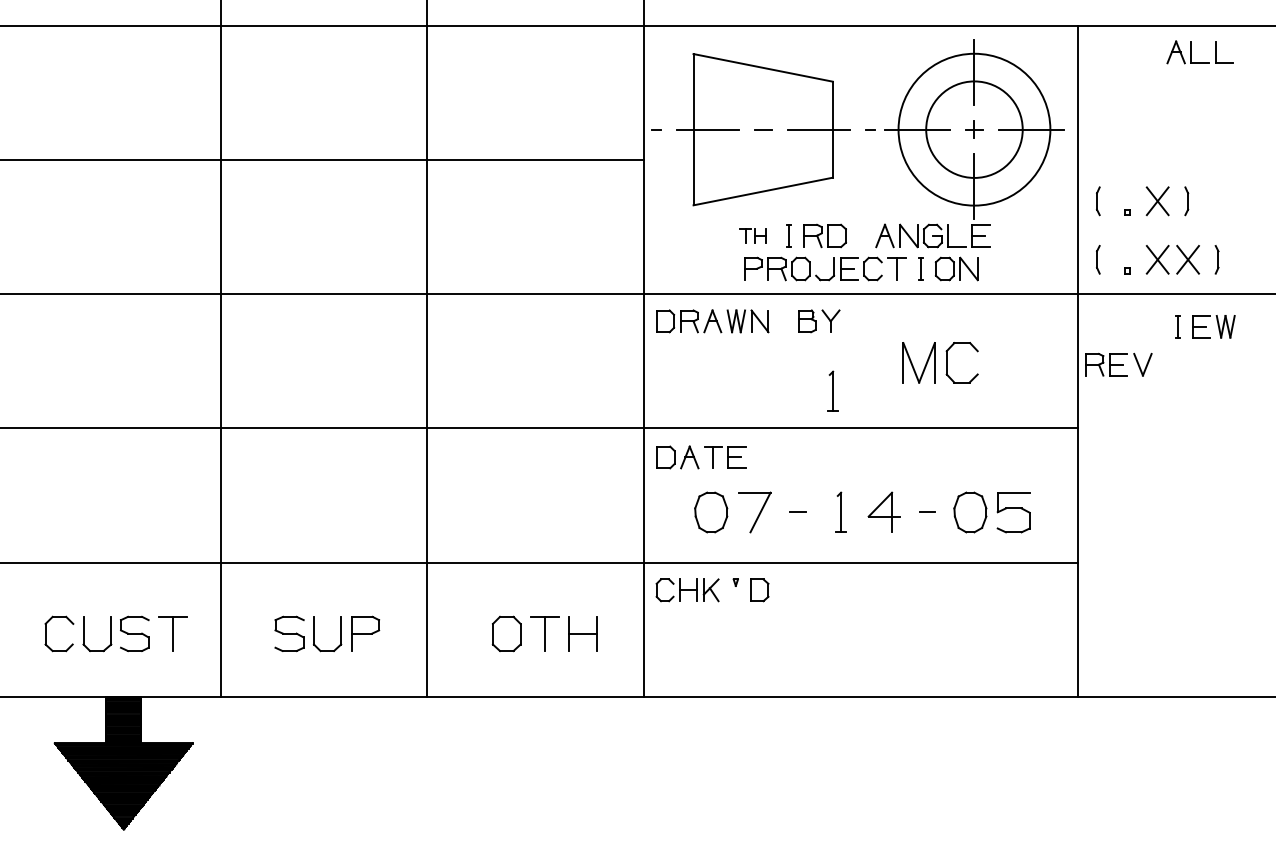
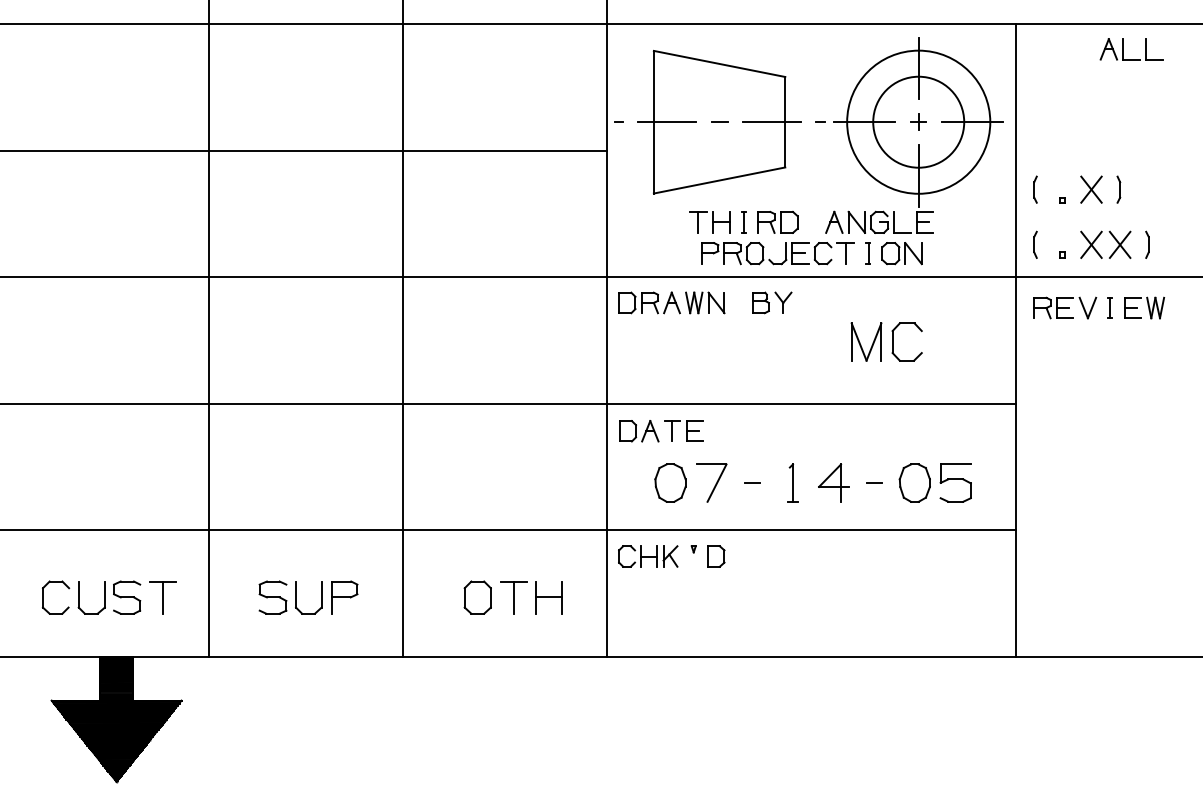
part: (752, 235) -> (709, 221), size x1.67
part: (1118, 364) -> (1064, 307), moved
part: (832, 390) -> (784, 368), removed

